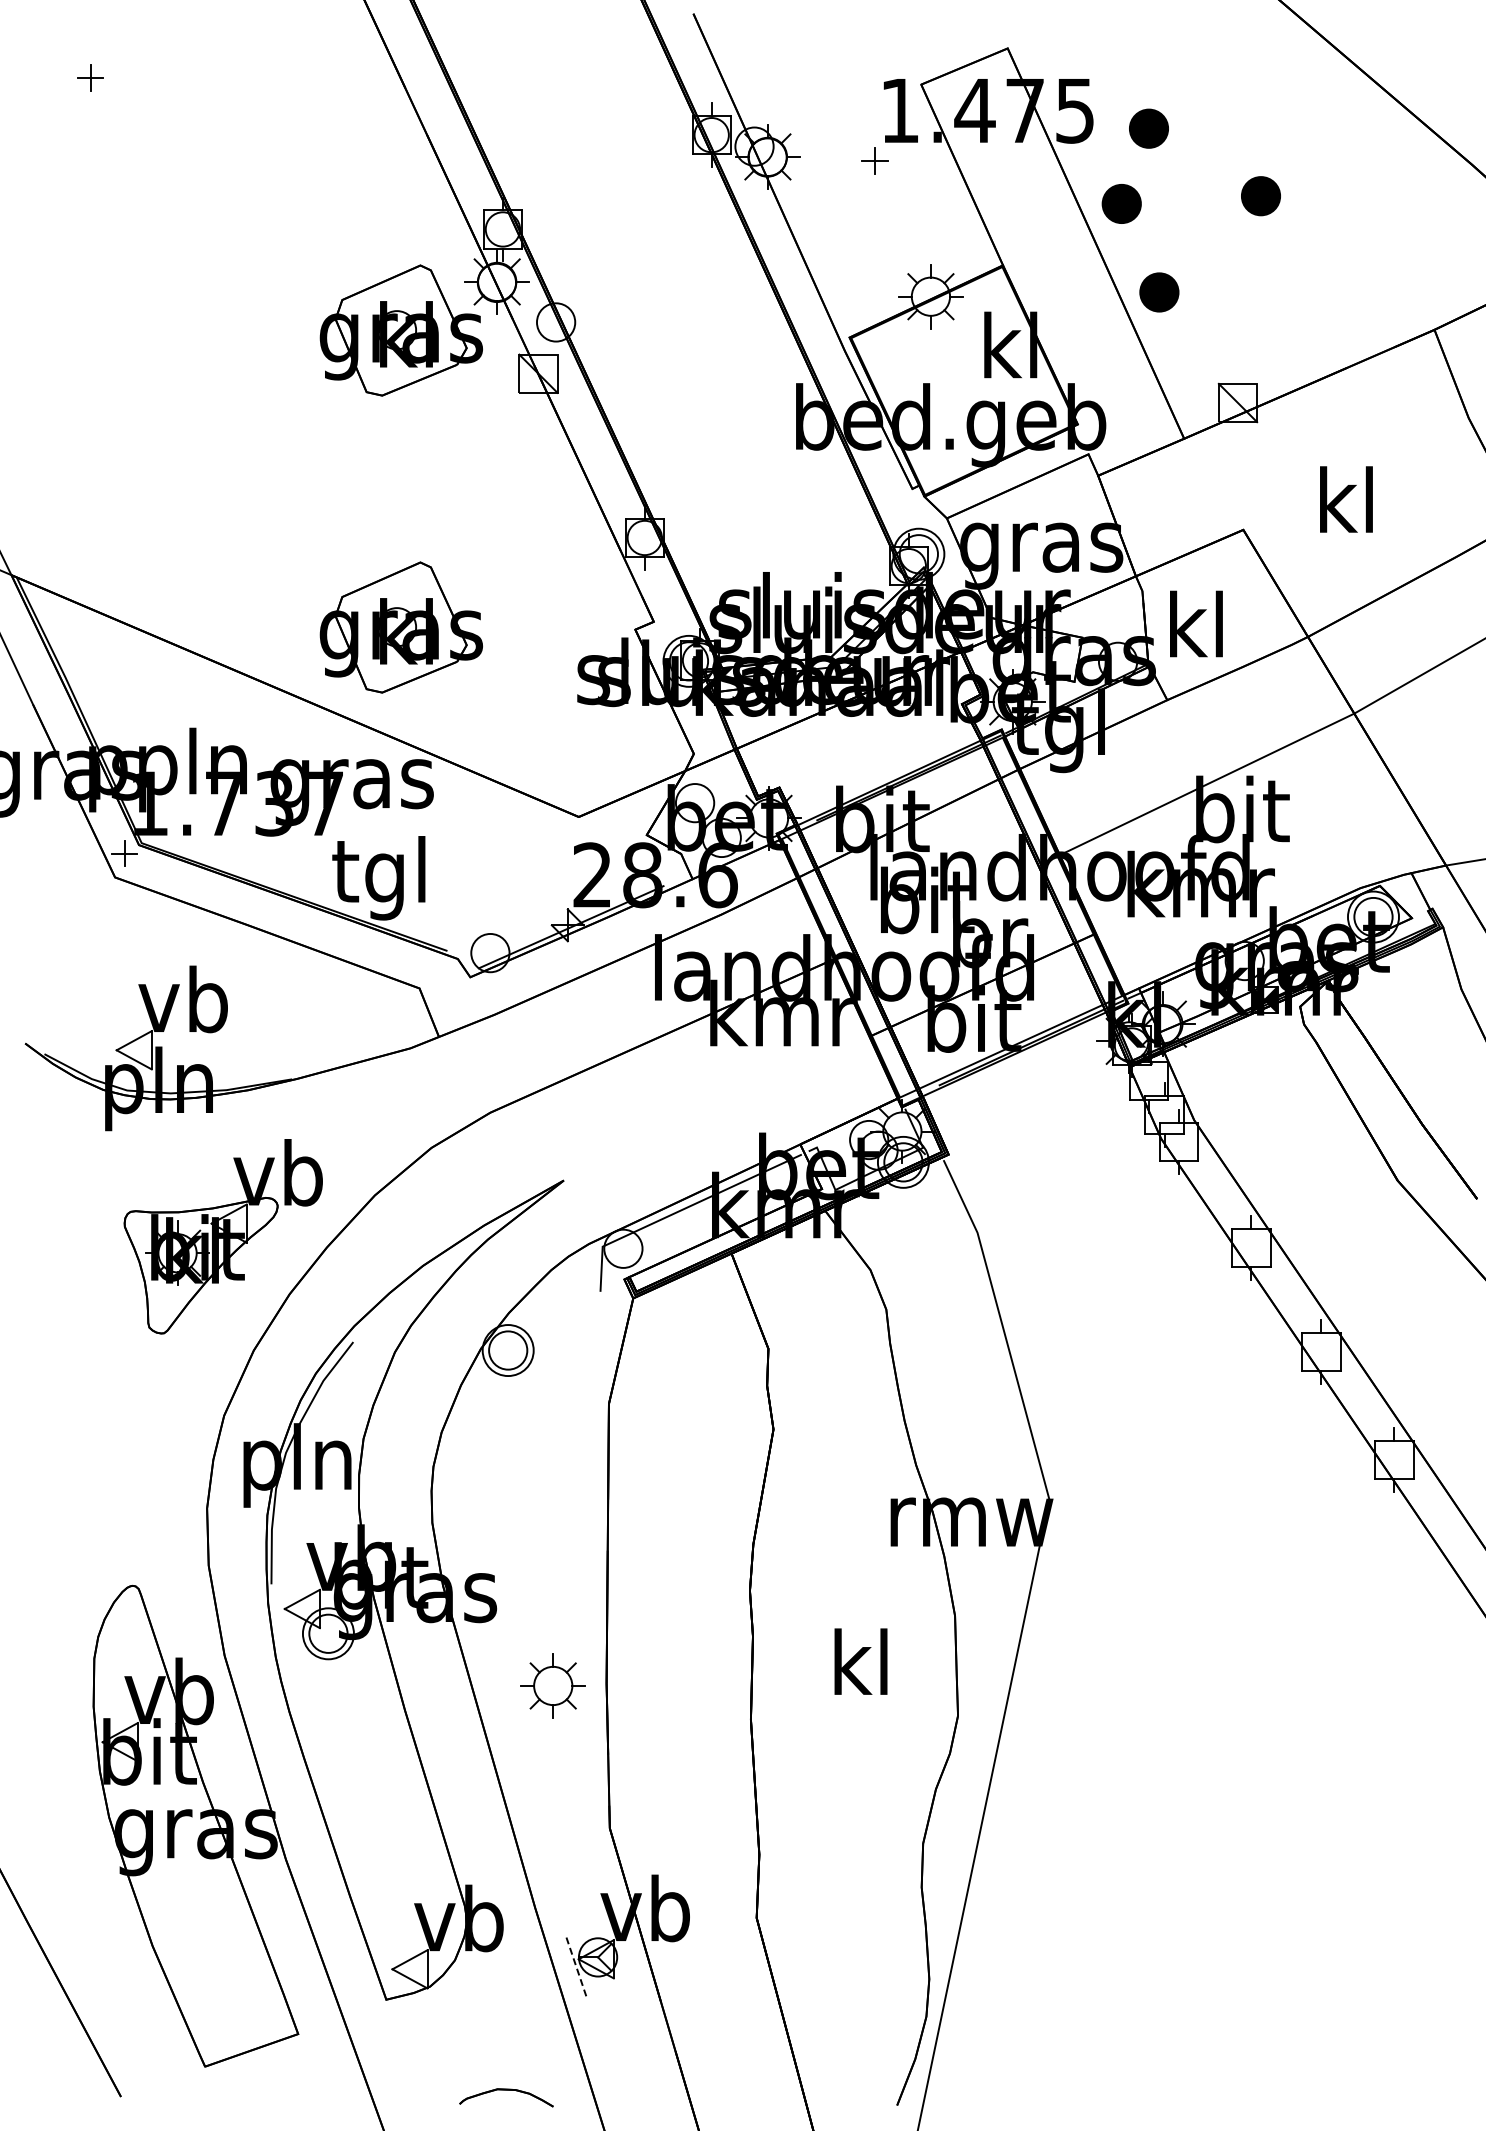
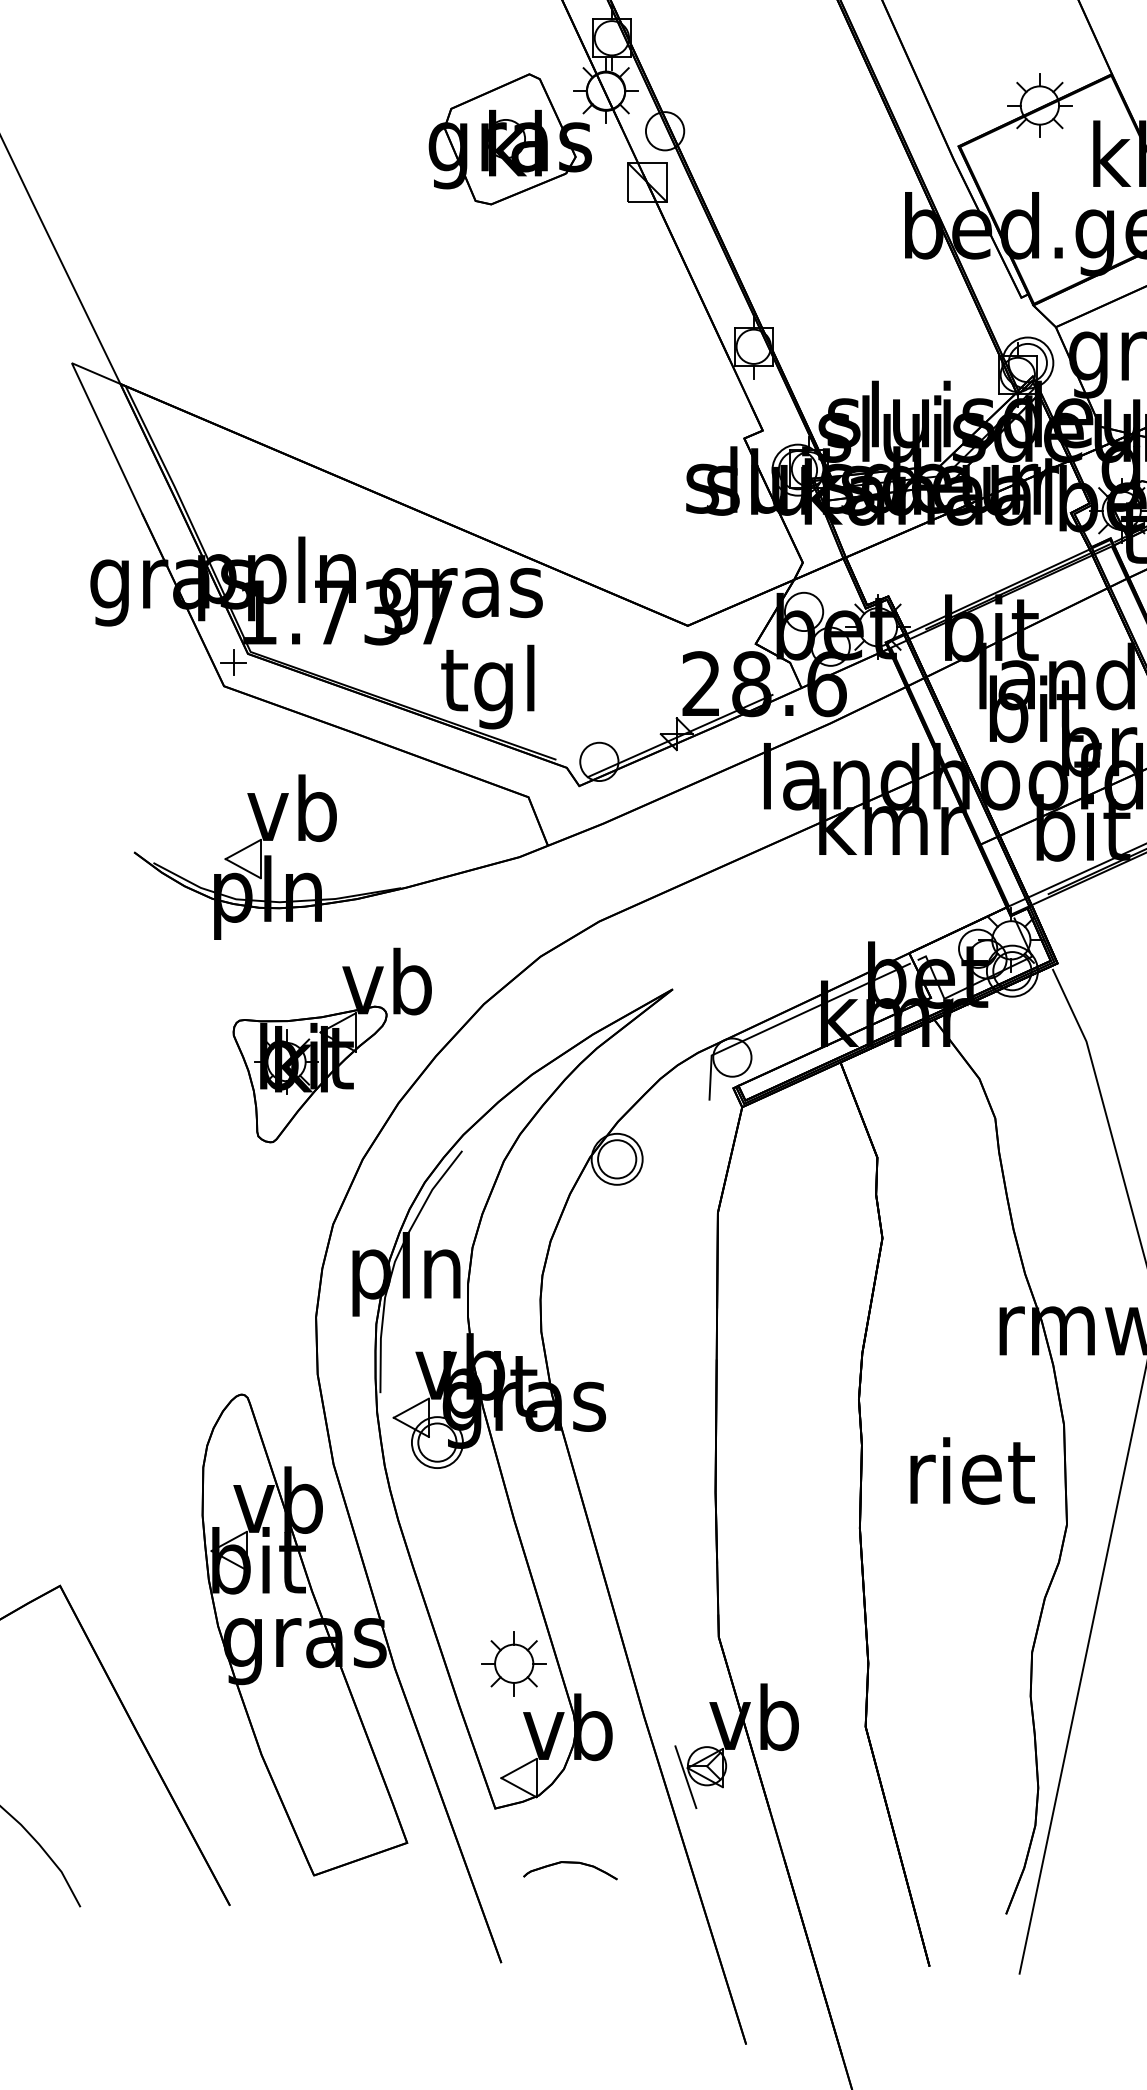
part: (400, 627) -> (509, 436), removed
text: (863, 1662) -> (972, 1471), kl -> riet
part: (552, 1685) -> (513, 1663), moved
line: (576, 1968) -> (685, 1777), dashed -> solid
part: (506, 2090) -> (570, 1863), moved

